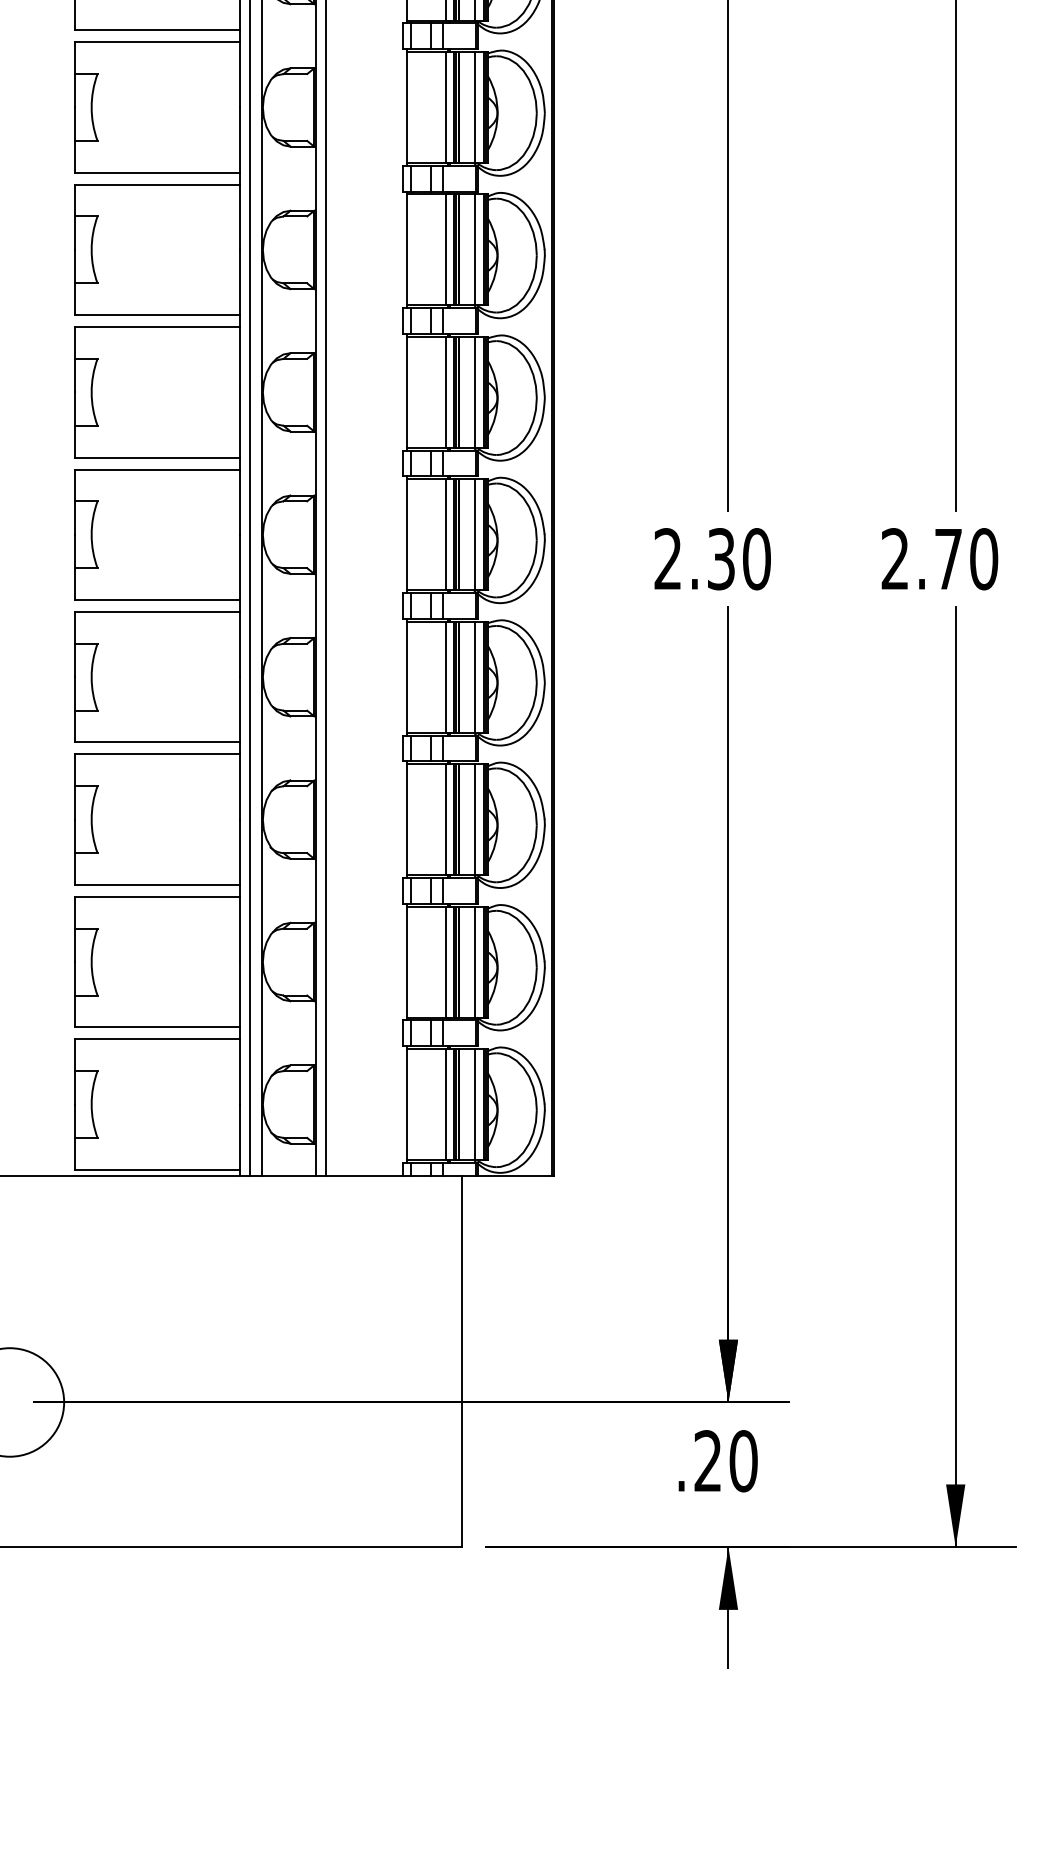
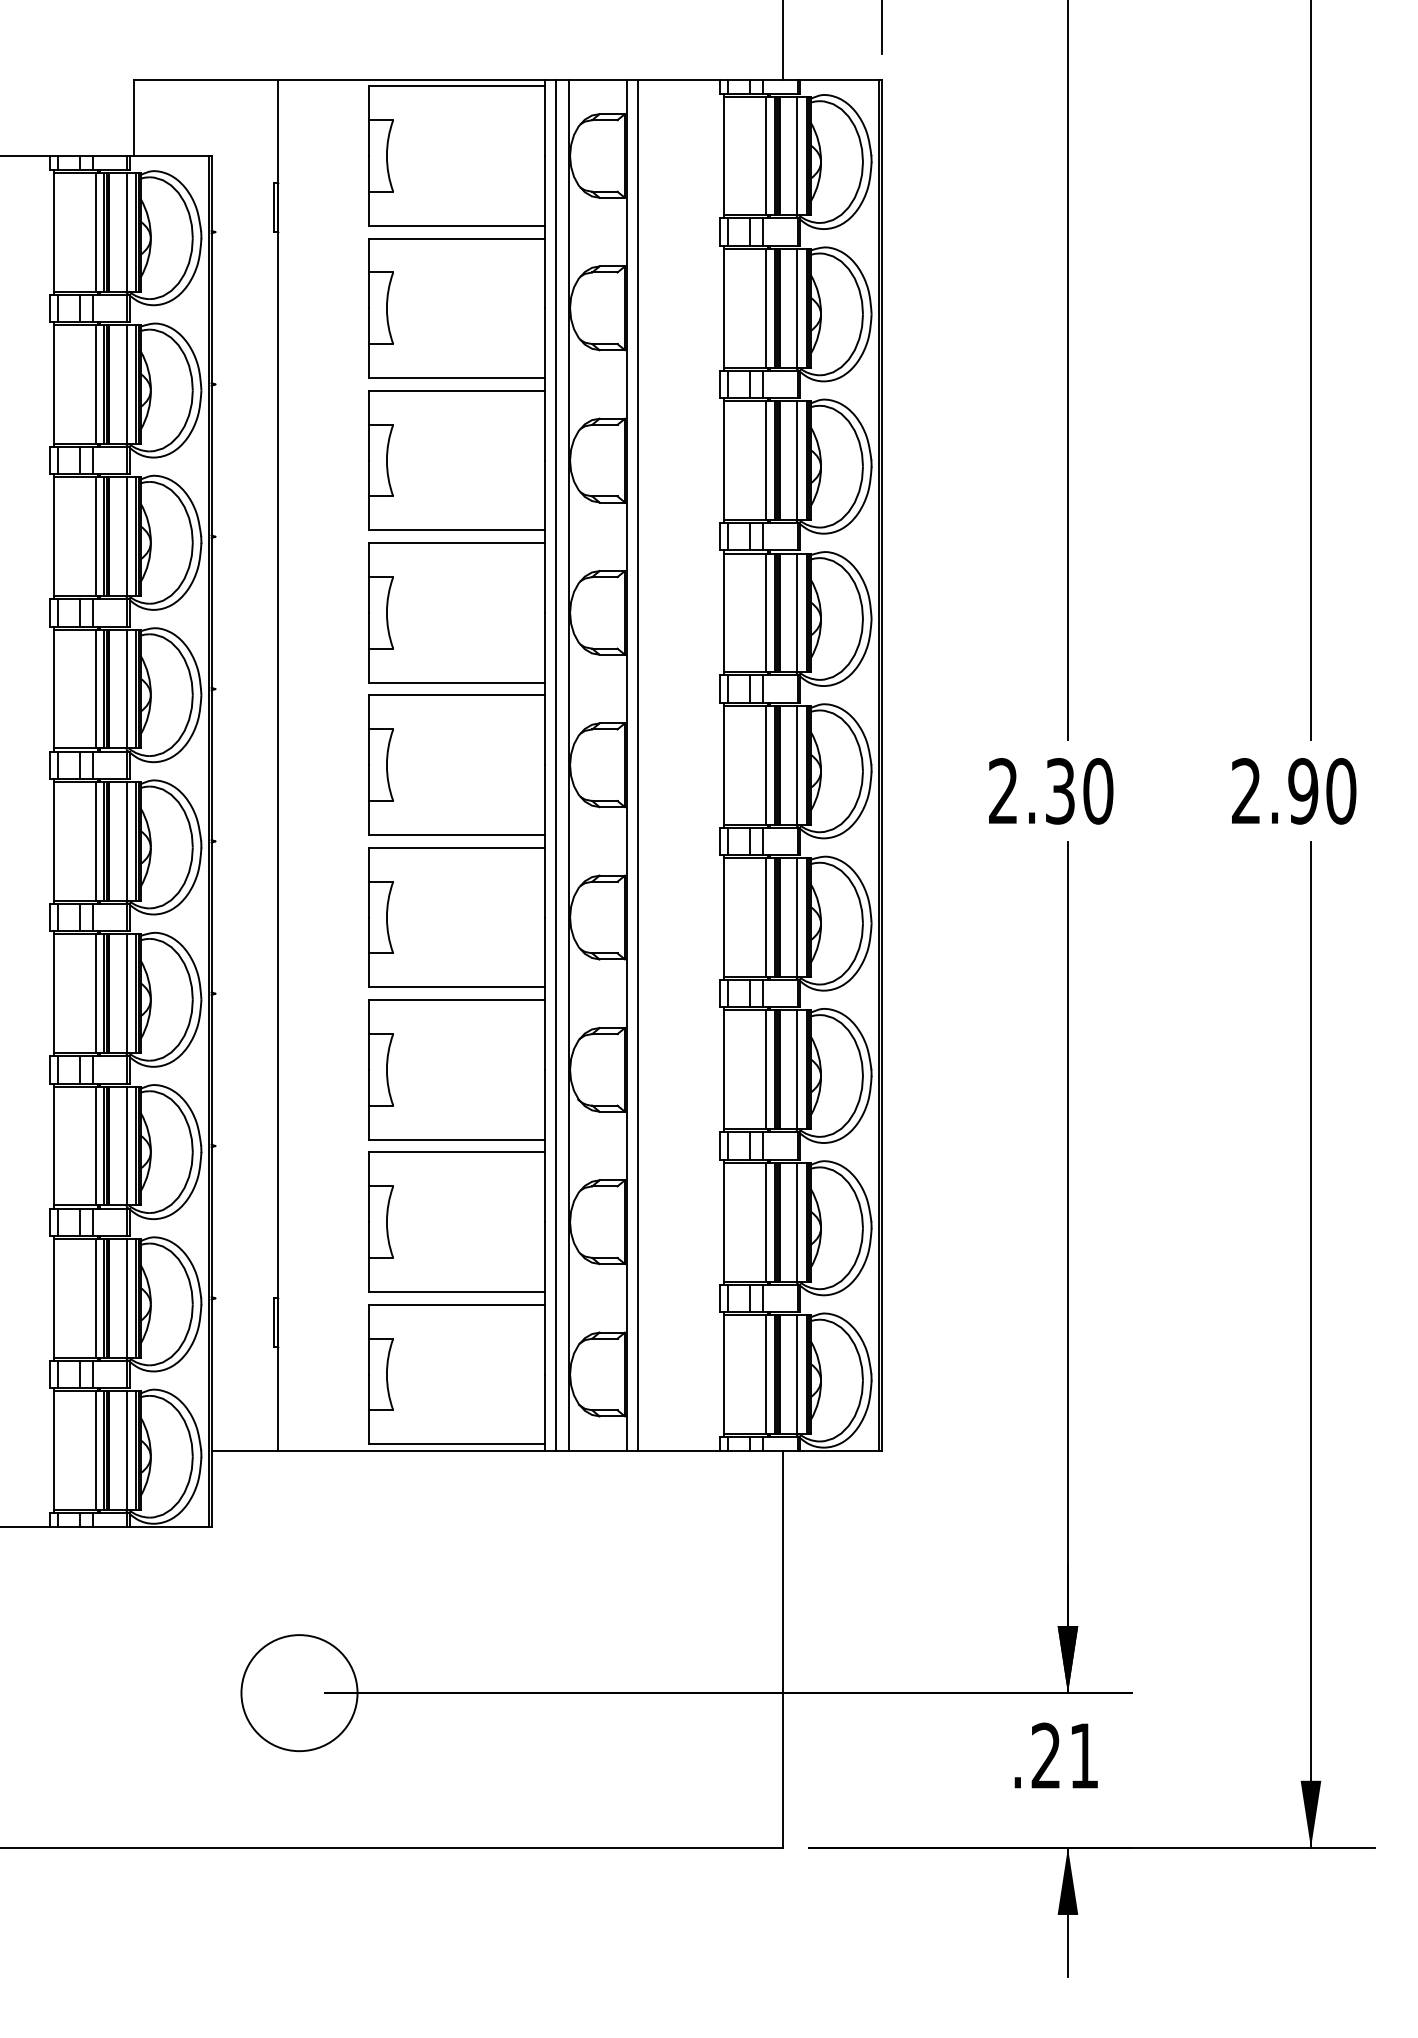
text: (948, 559) -> (1303, 791), 2.70 -> 2.90
text: (743, 1460) -> (1084, 1755), .20 -> .21

